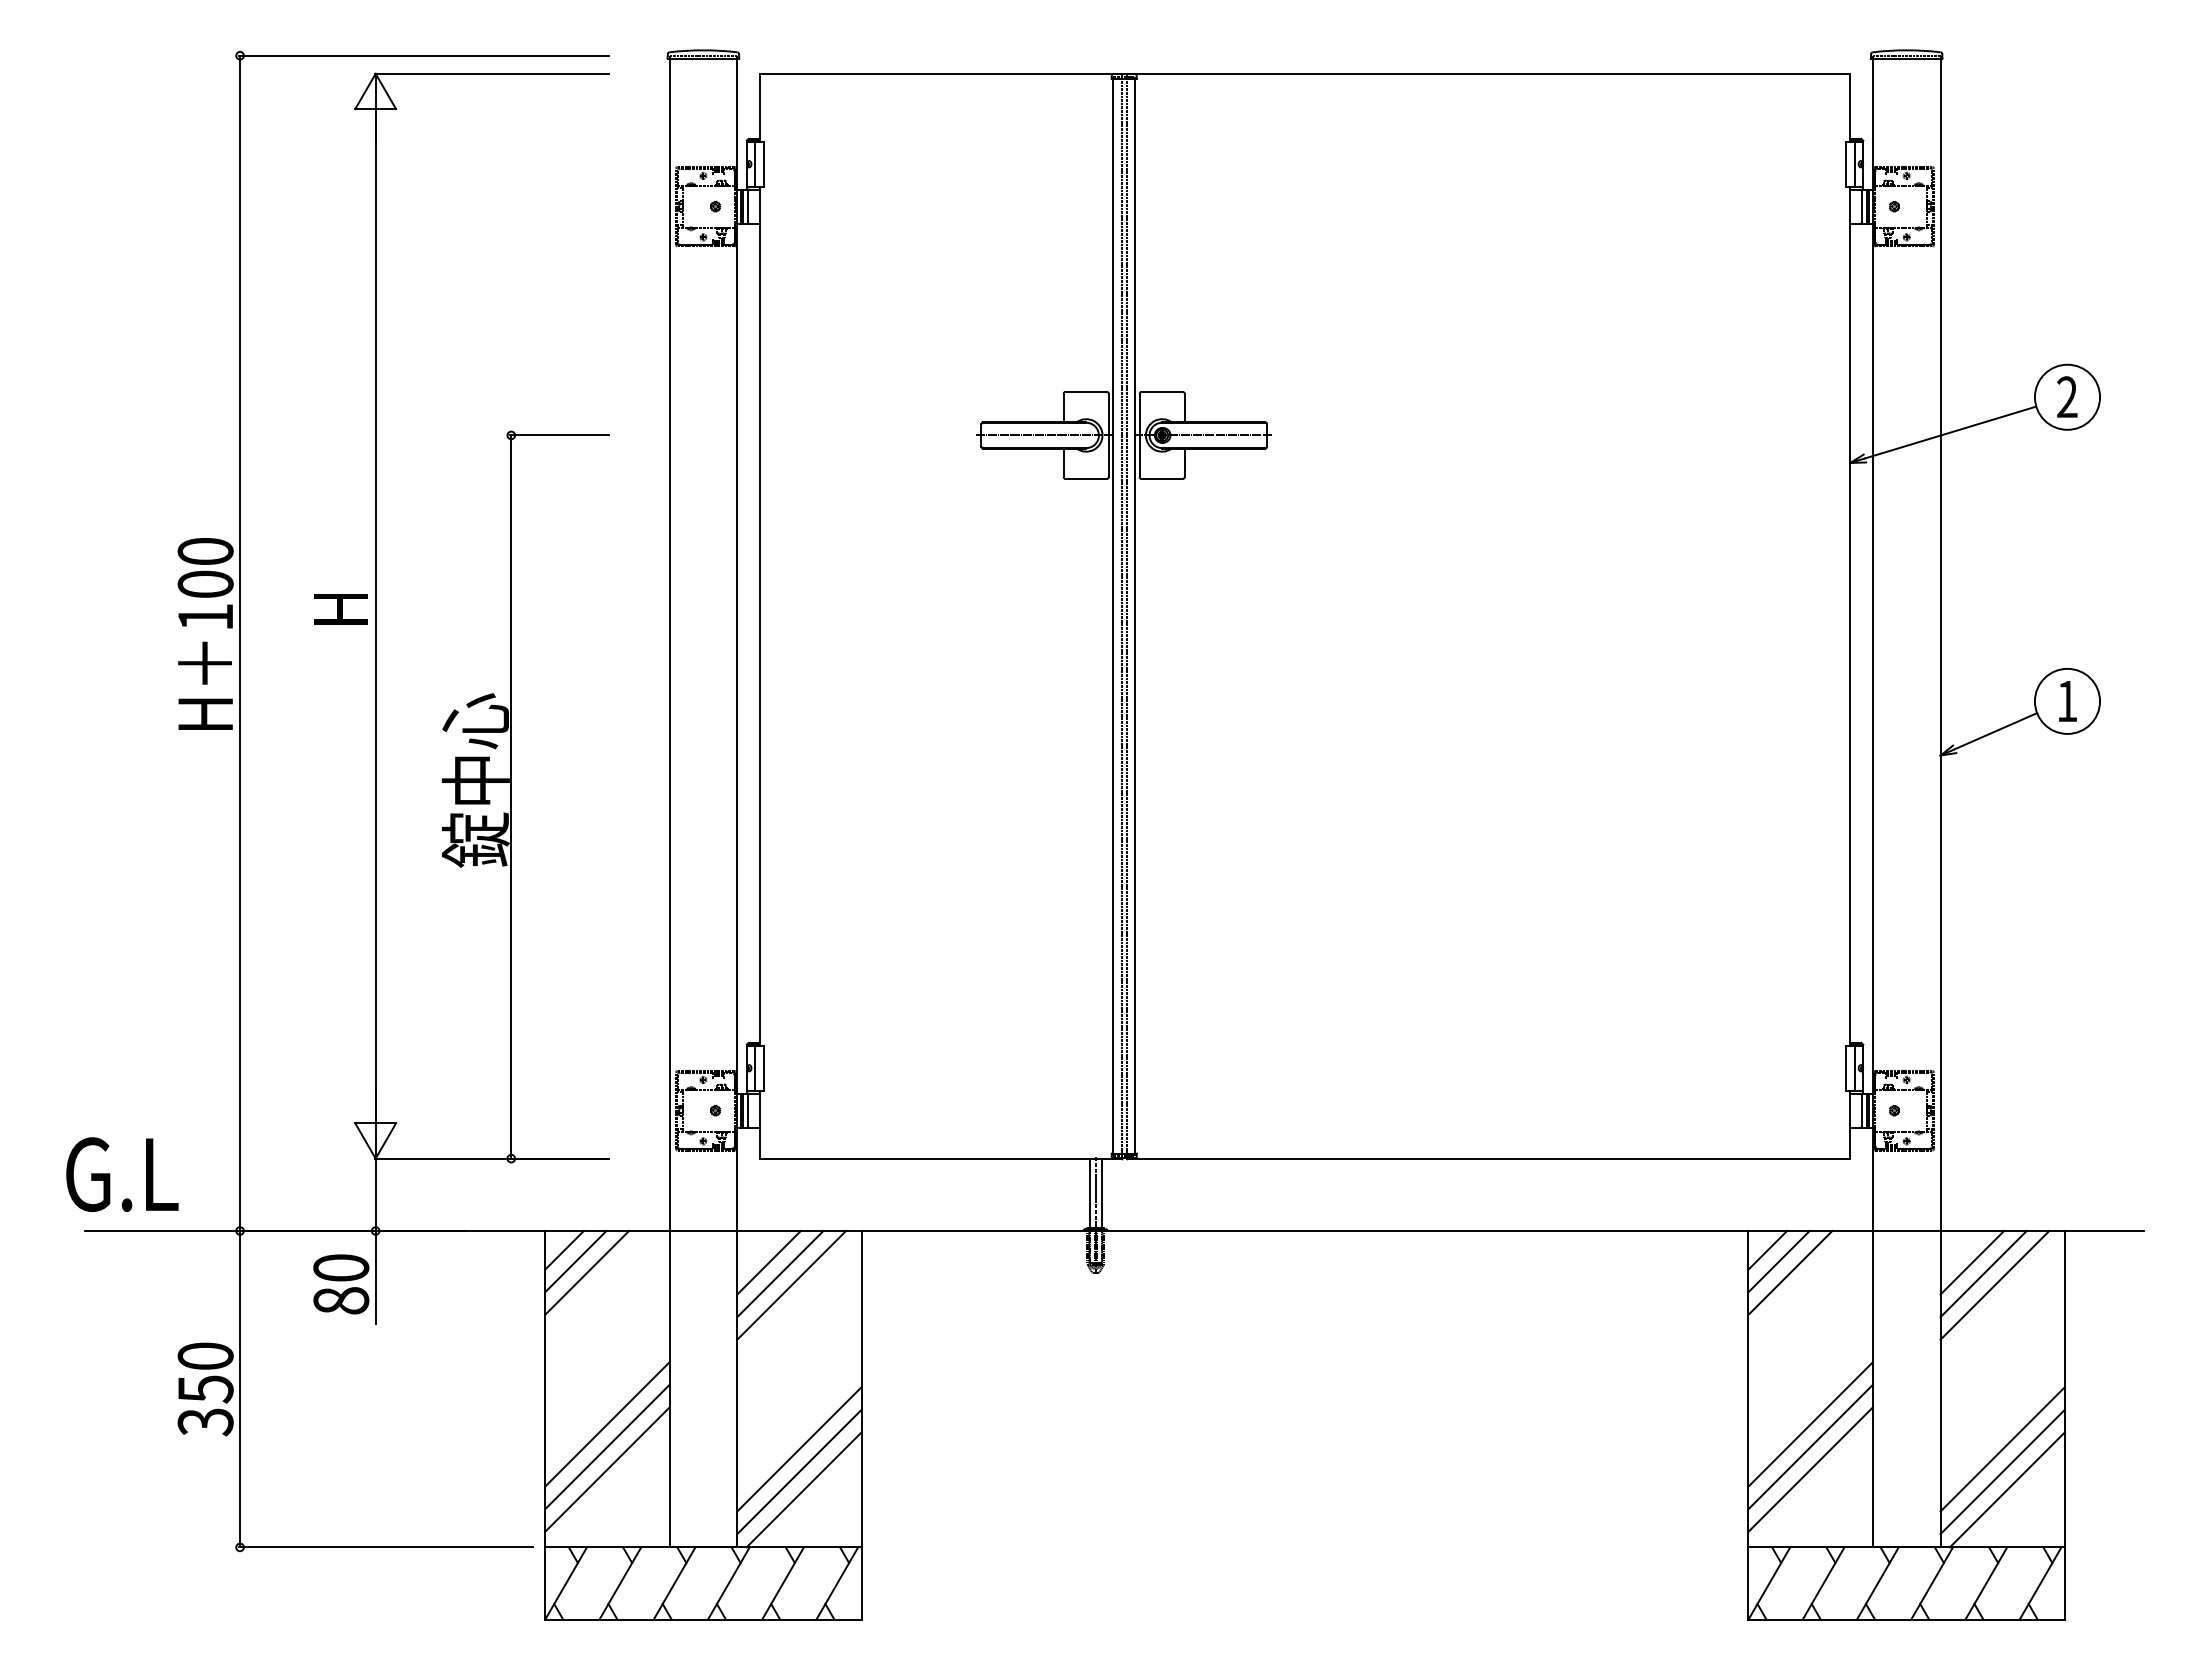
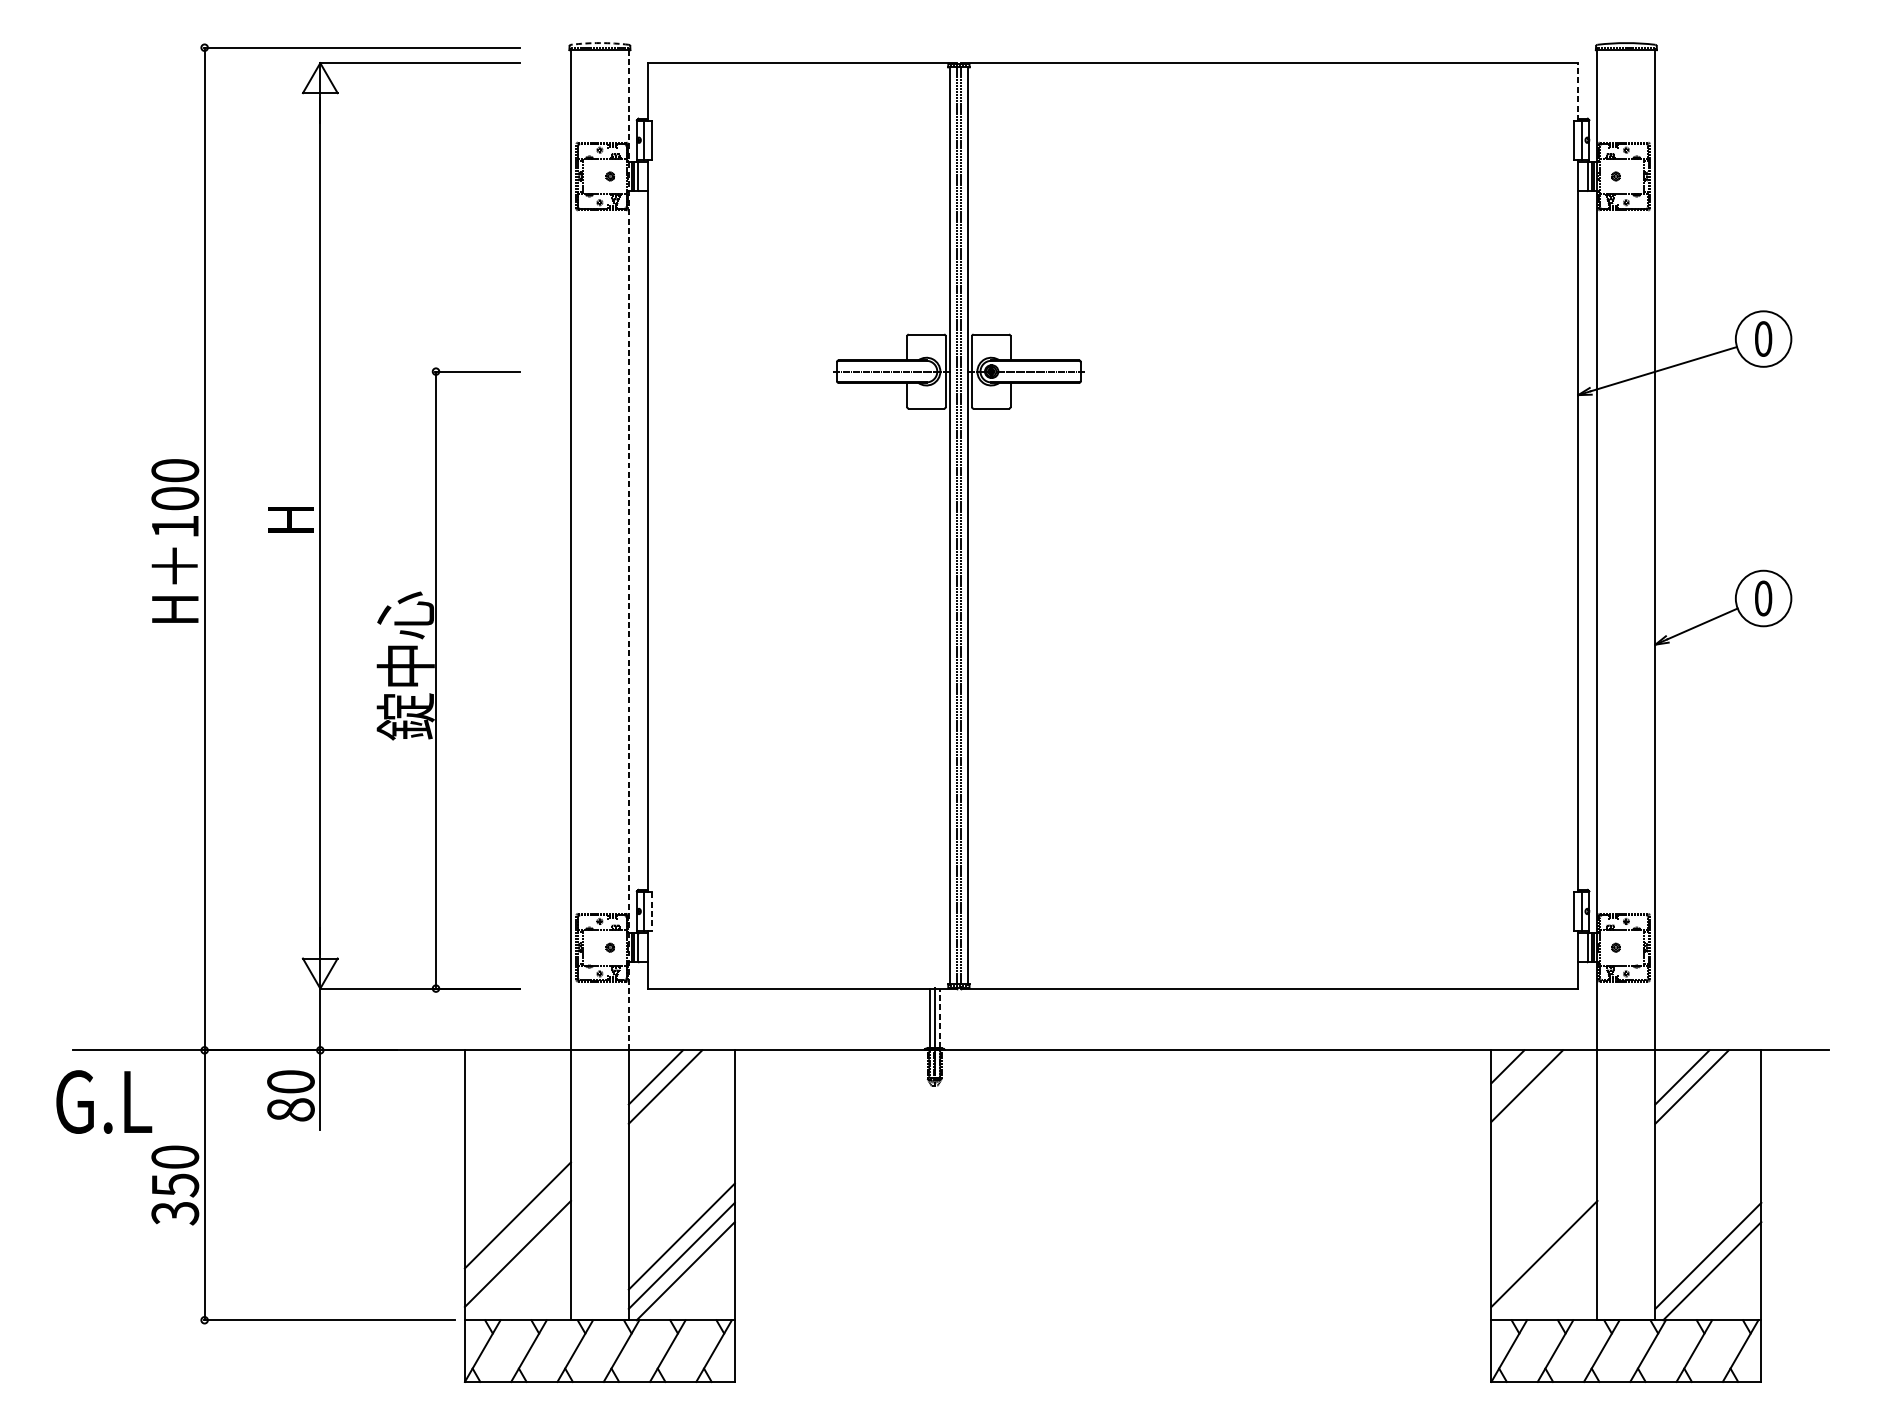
arc: (703, 50) -> (599, 43), solid -> dashed
line: (1850, 107) -> (1578, 91), solid -> dashed
text: (2067, 397) -> (1763, 339), 2 -> 0
line: (737, 644) -> (628, 549), solid -> dashed
text: (2067, 701) -> (1763, 598), 1 -> 0
line: (764, 1068) -> (652, 911), solid -> dashed
text: (122, 1174) -> (104, 1101), moved
line: (1101, 1193) -> (939, 1018), solid -> dashed
line: (564, 1249) -> (481, 1066), removed
line: (575, 1261) -> (490, 1076), removed
line: (1778, 1261) -> (1517, 1076), removed
line: (587, 1272) -> (501, 1085), removed
line: (791, 1284) -> (675, 1095), removed
line: (1994, 1284) -> (1701, 1095), removed
line: (1810, 1424) -> (1544, 1215), removed
line: (607, 1446) -> (518, 1234), removed
line: (1810, 1446) -> (1544, 1234), removed
line: (2002, 1449) -> (1708, 1236), removed

